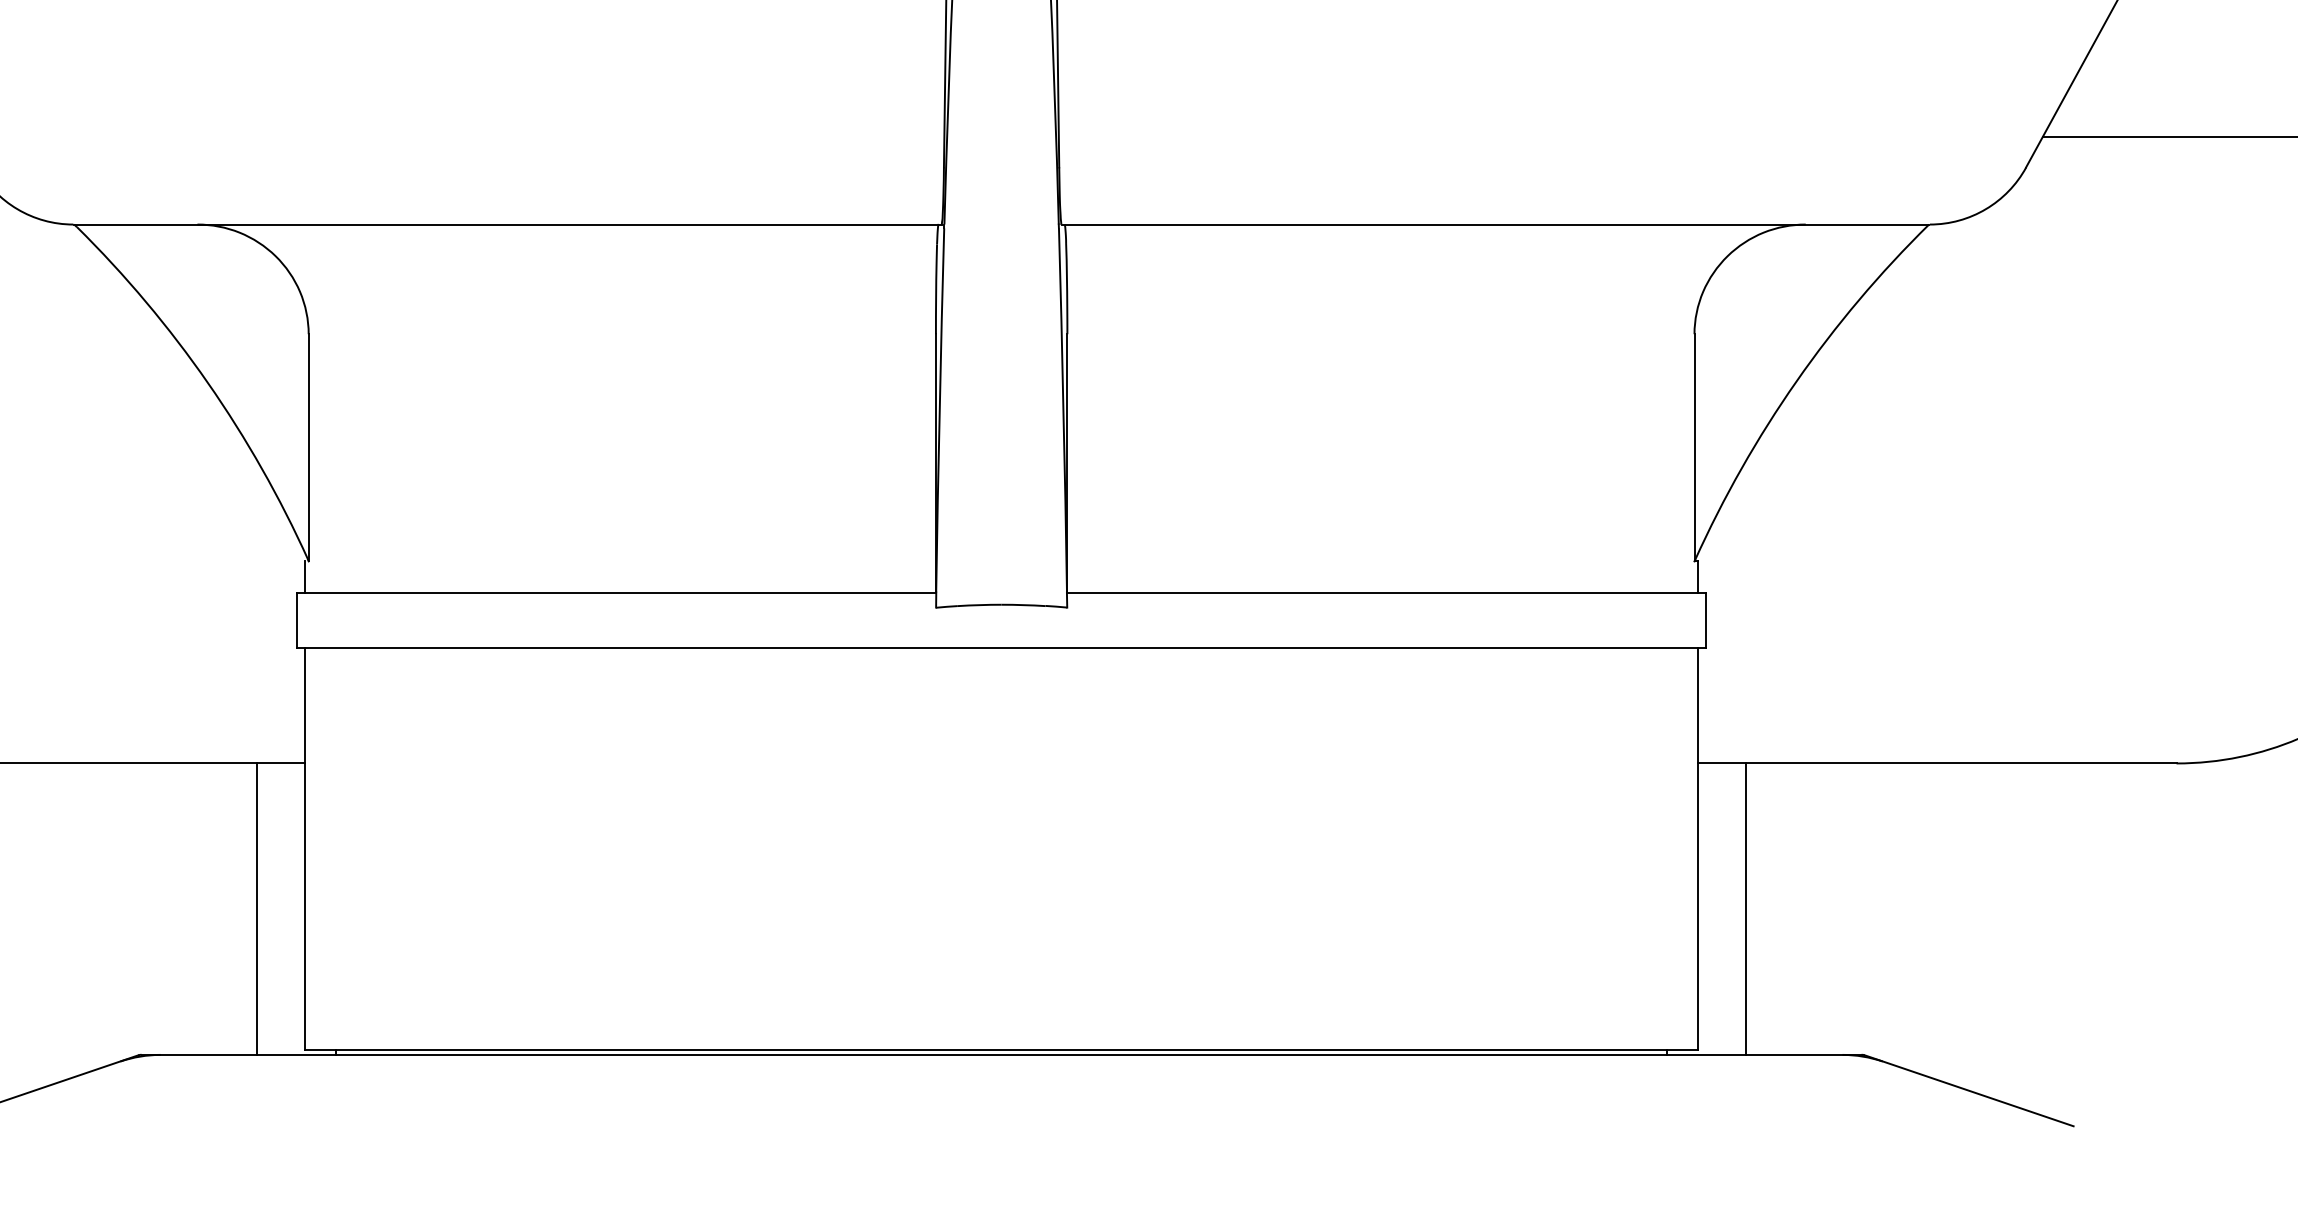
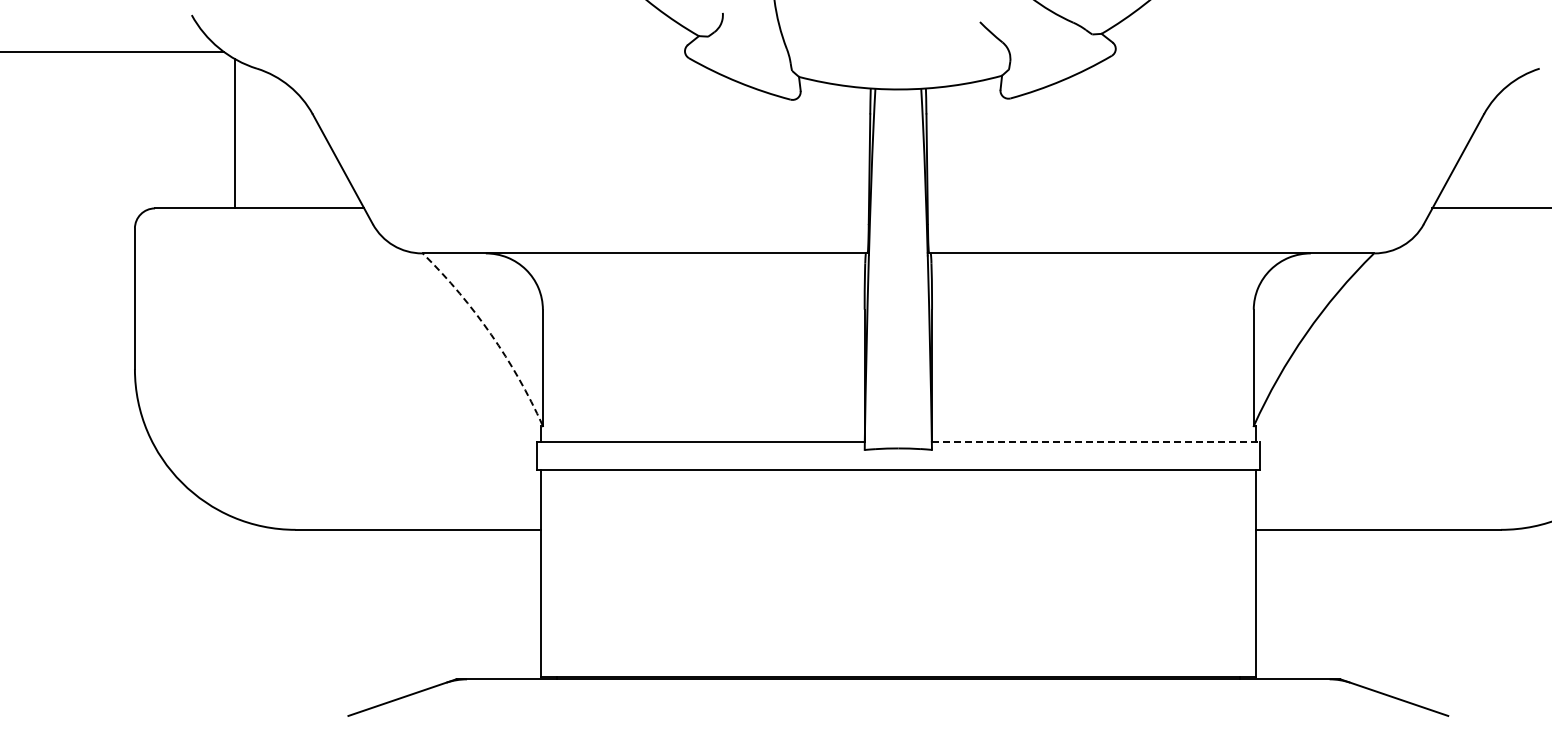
arc: (208, 382) -> (491, 334), solid -> dashed
line: (1385, 593) -> (1095, 442), solid -> dashed
line: (257, 908) -> (516, 604), removed
line: (1746, 908) -> (1280, 604), removed

